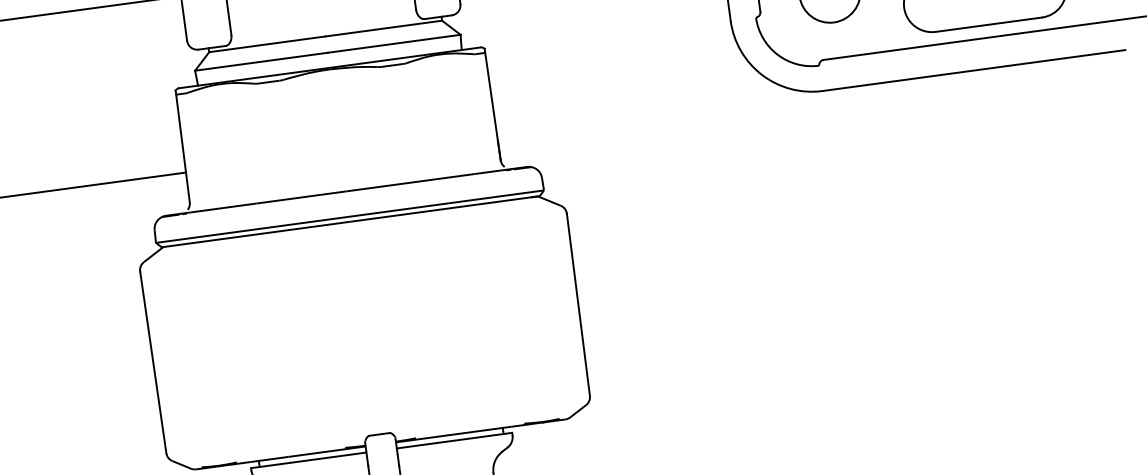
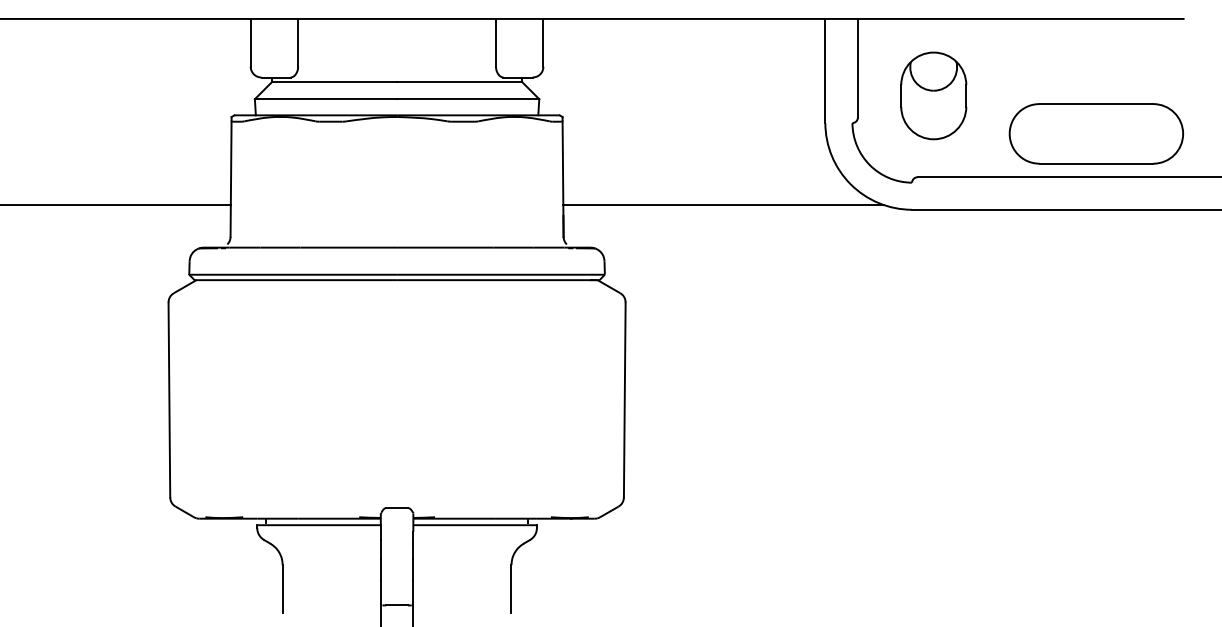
line: (646, 110) -> (723, 205), added

